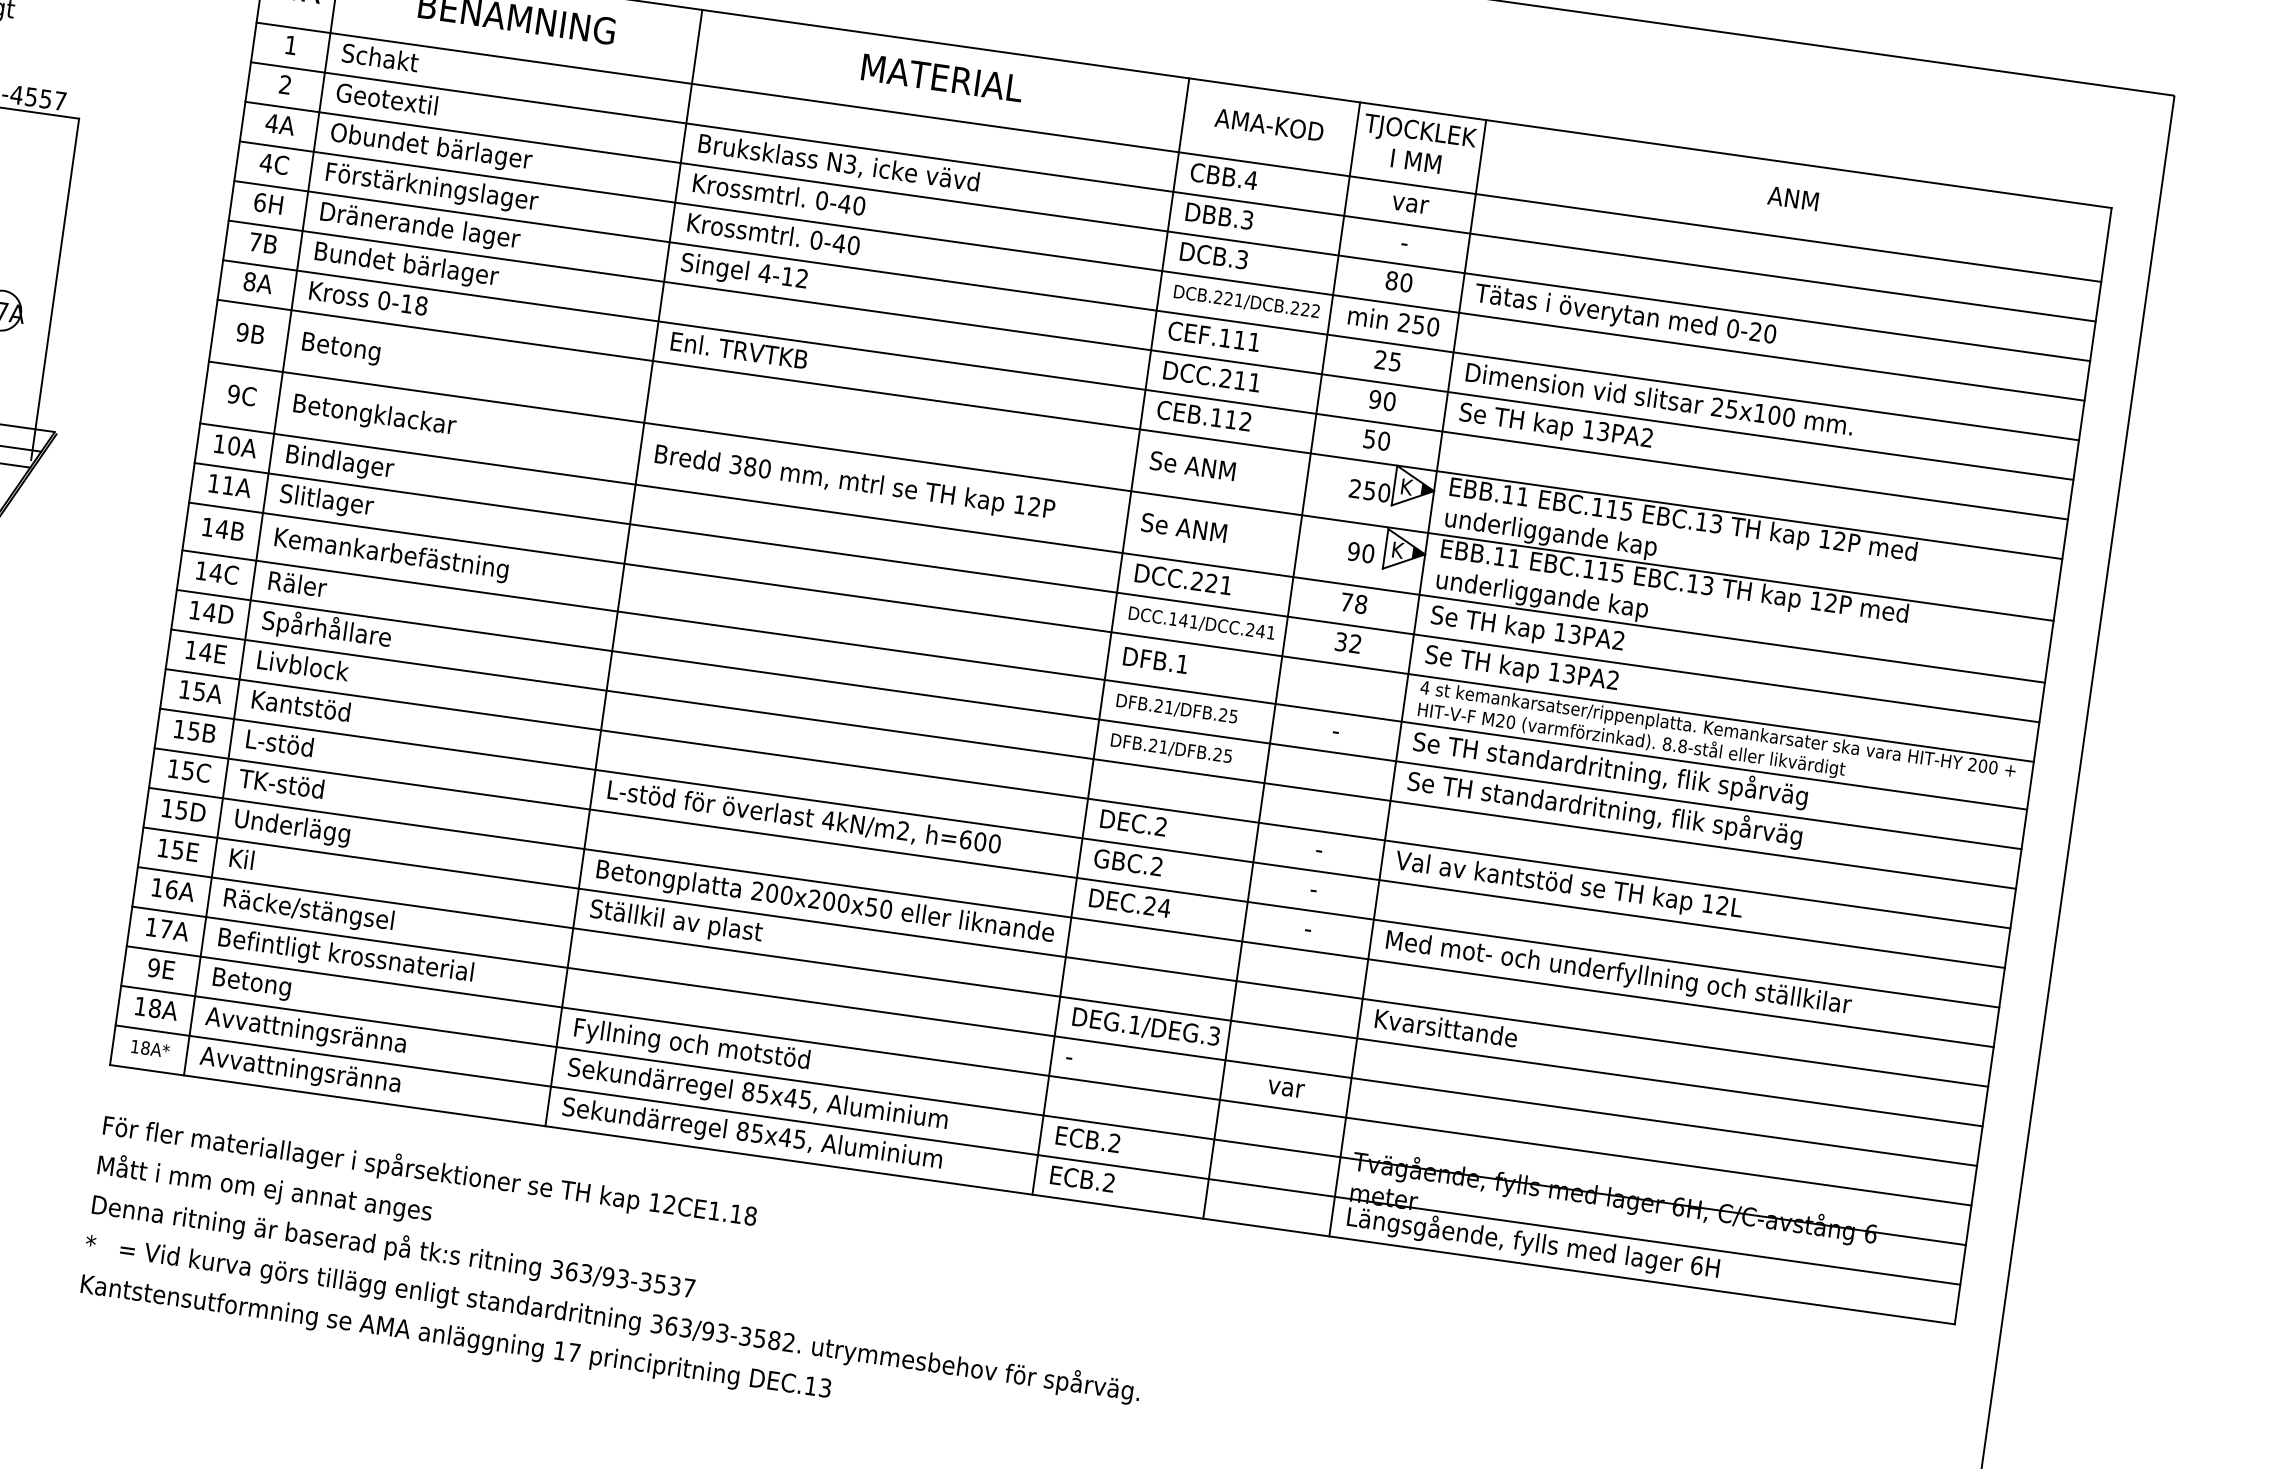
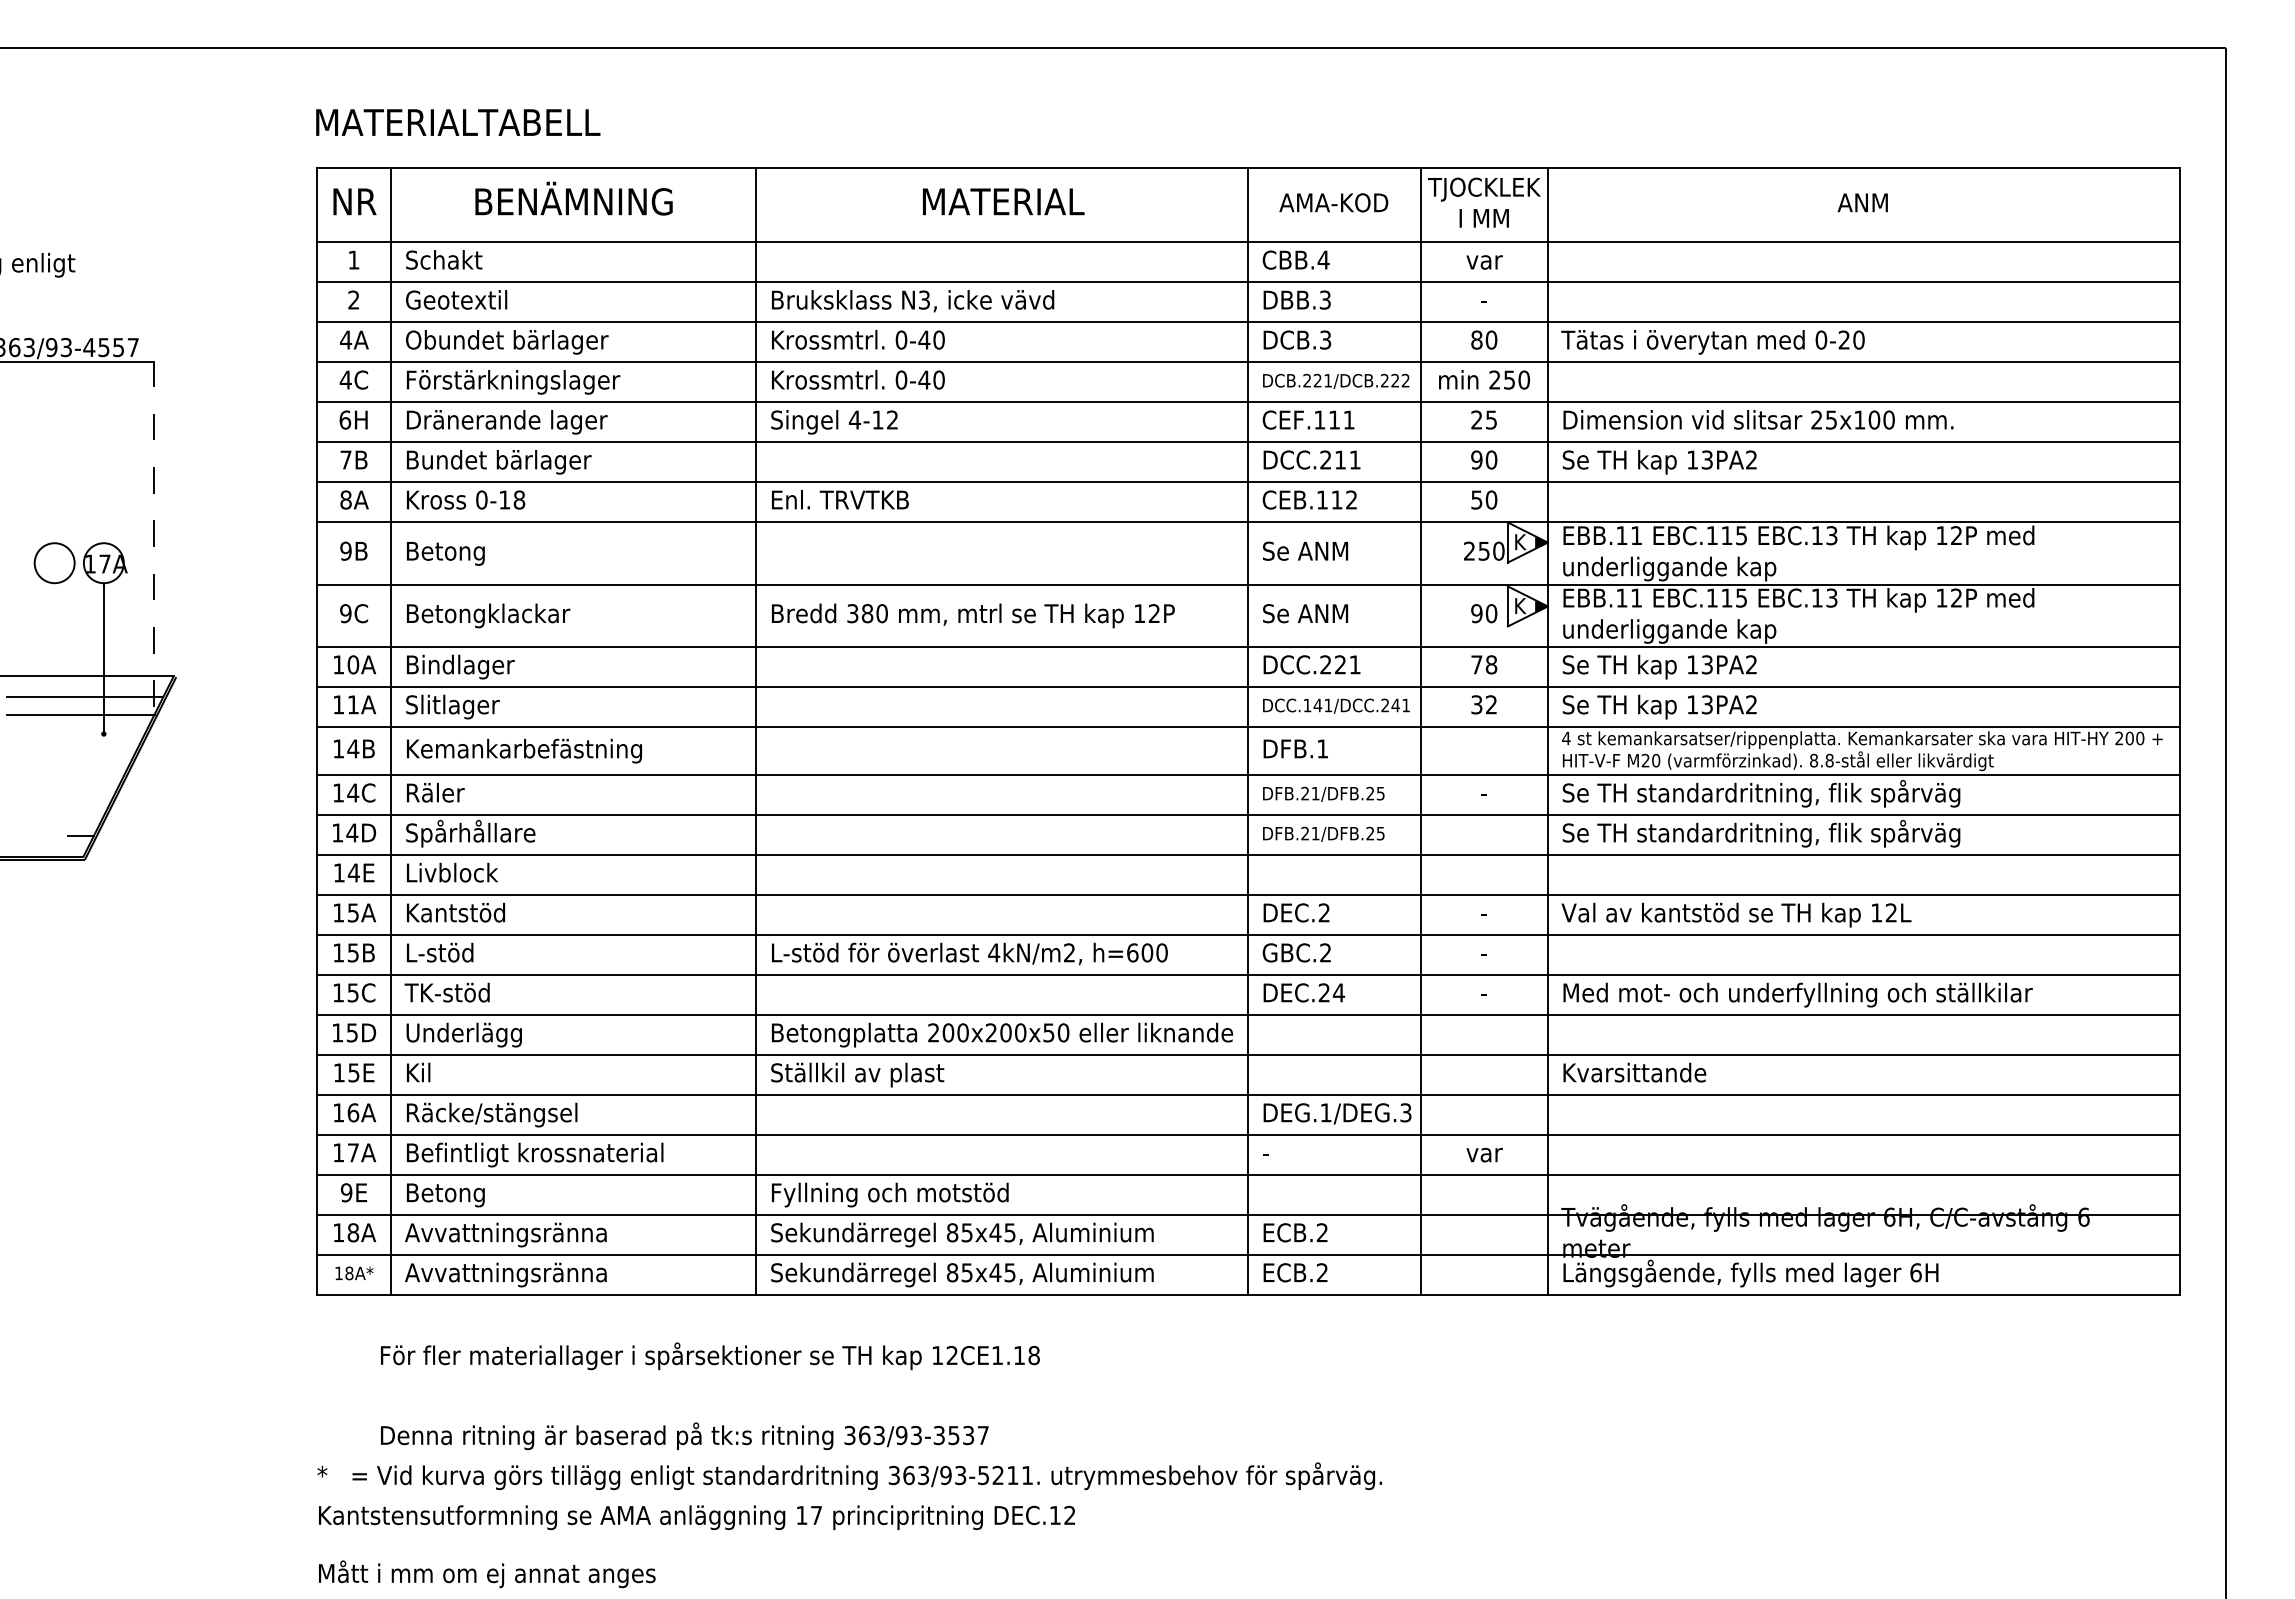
line: (55, 289) -> (154, 534), solid -> dashed
text: (430, 1172) -> (710, 1356), moved
text: (265, 1189) -> (487, 1574), moved
text: (393, 1247) -> (684, 1436), moved
text: (767, 1339) -> (1005, 1475), 363/93-3582. -> 363/93-5211.
text: (824, 1388) -> (1069, 1515), DEC.13 -> DEC.12

